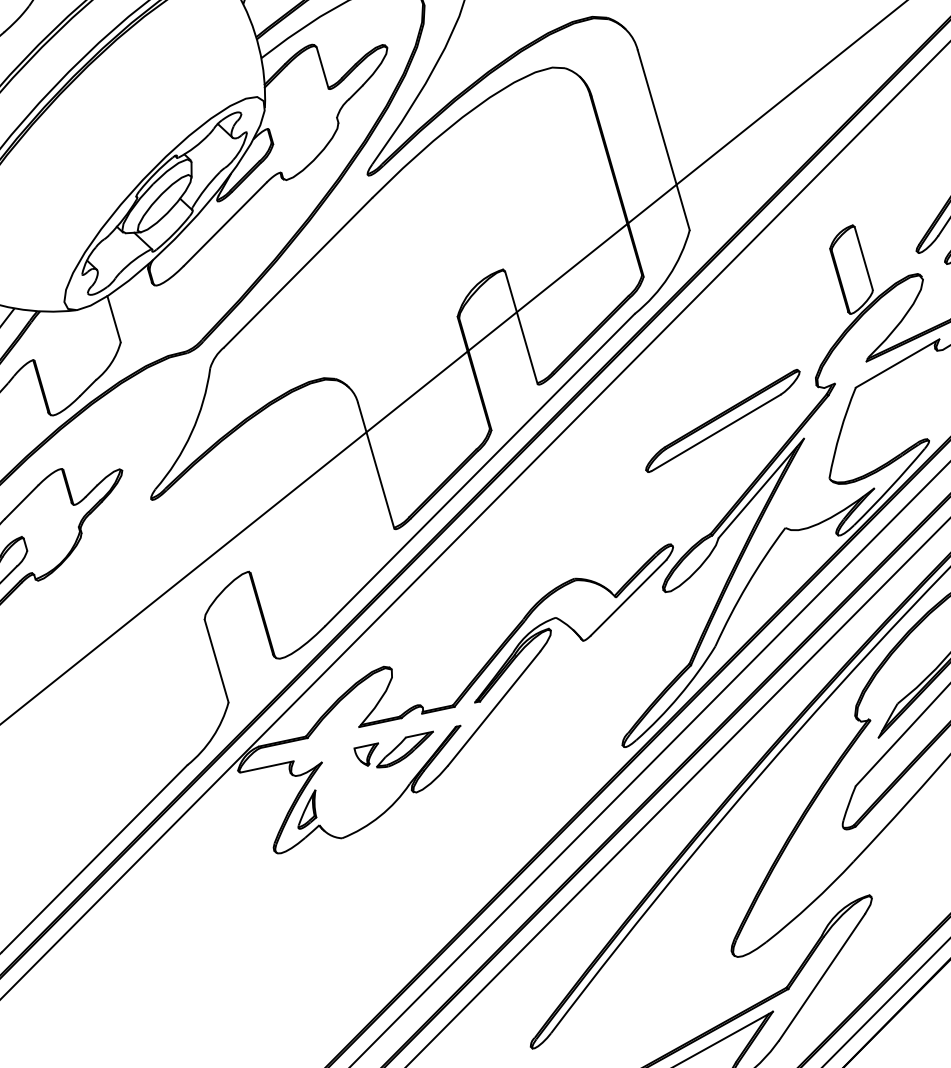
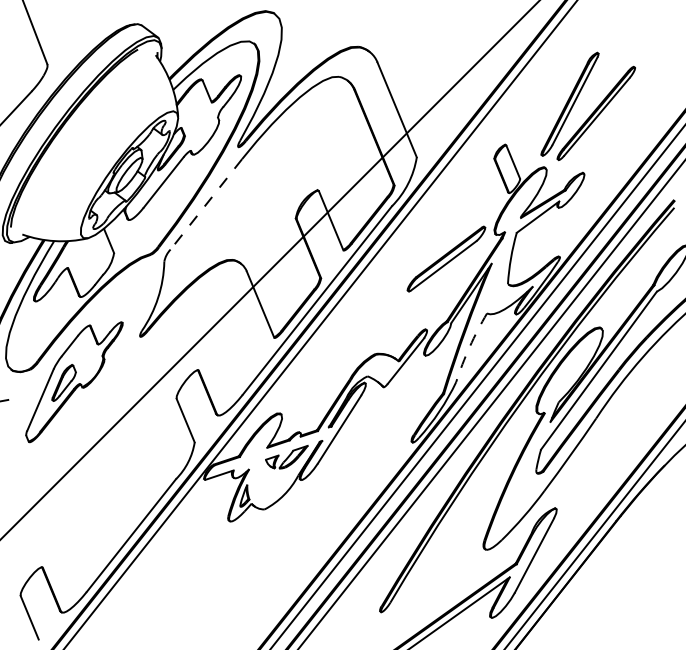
line: (298, 272) -> (206, 204), solid -> dashed
arc: (746, 584) -> (469, 346), solid -> dashed

